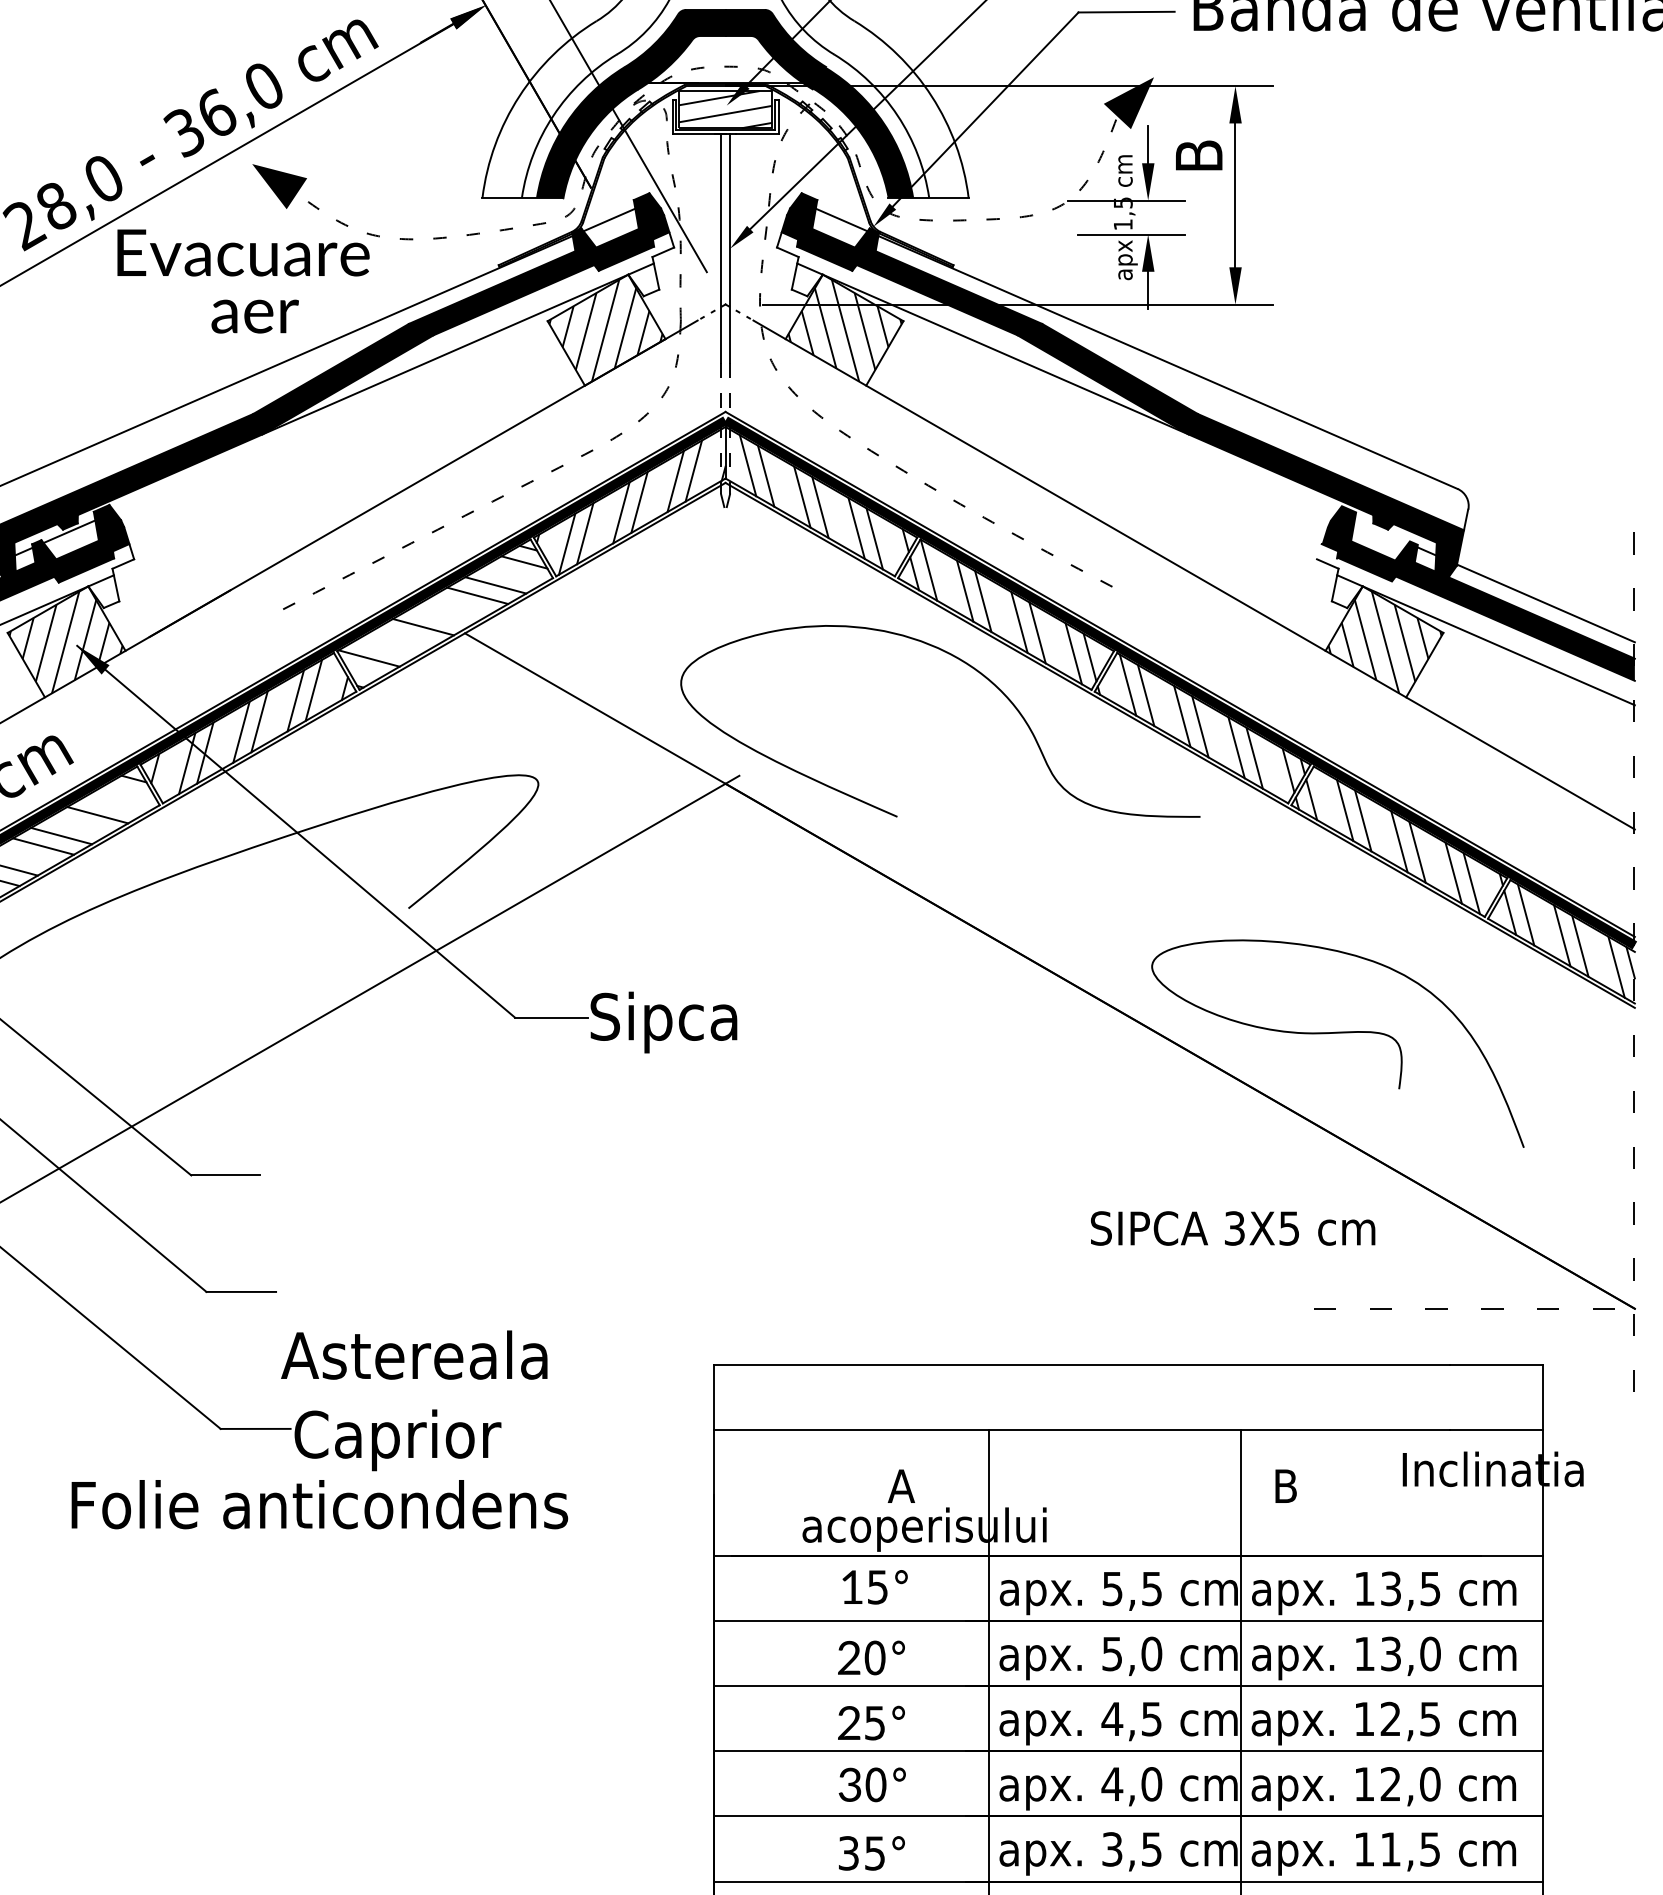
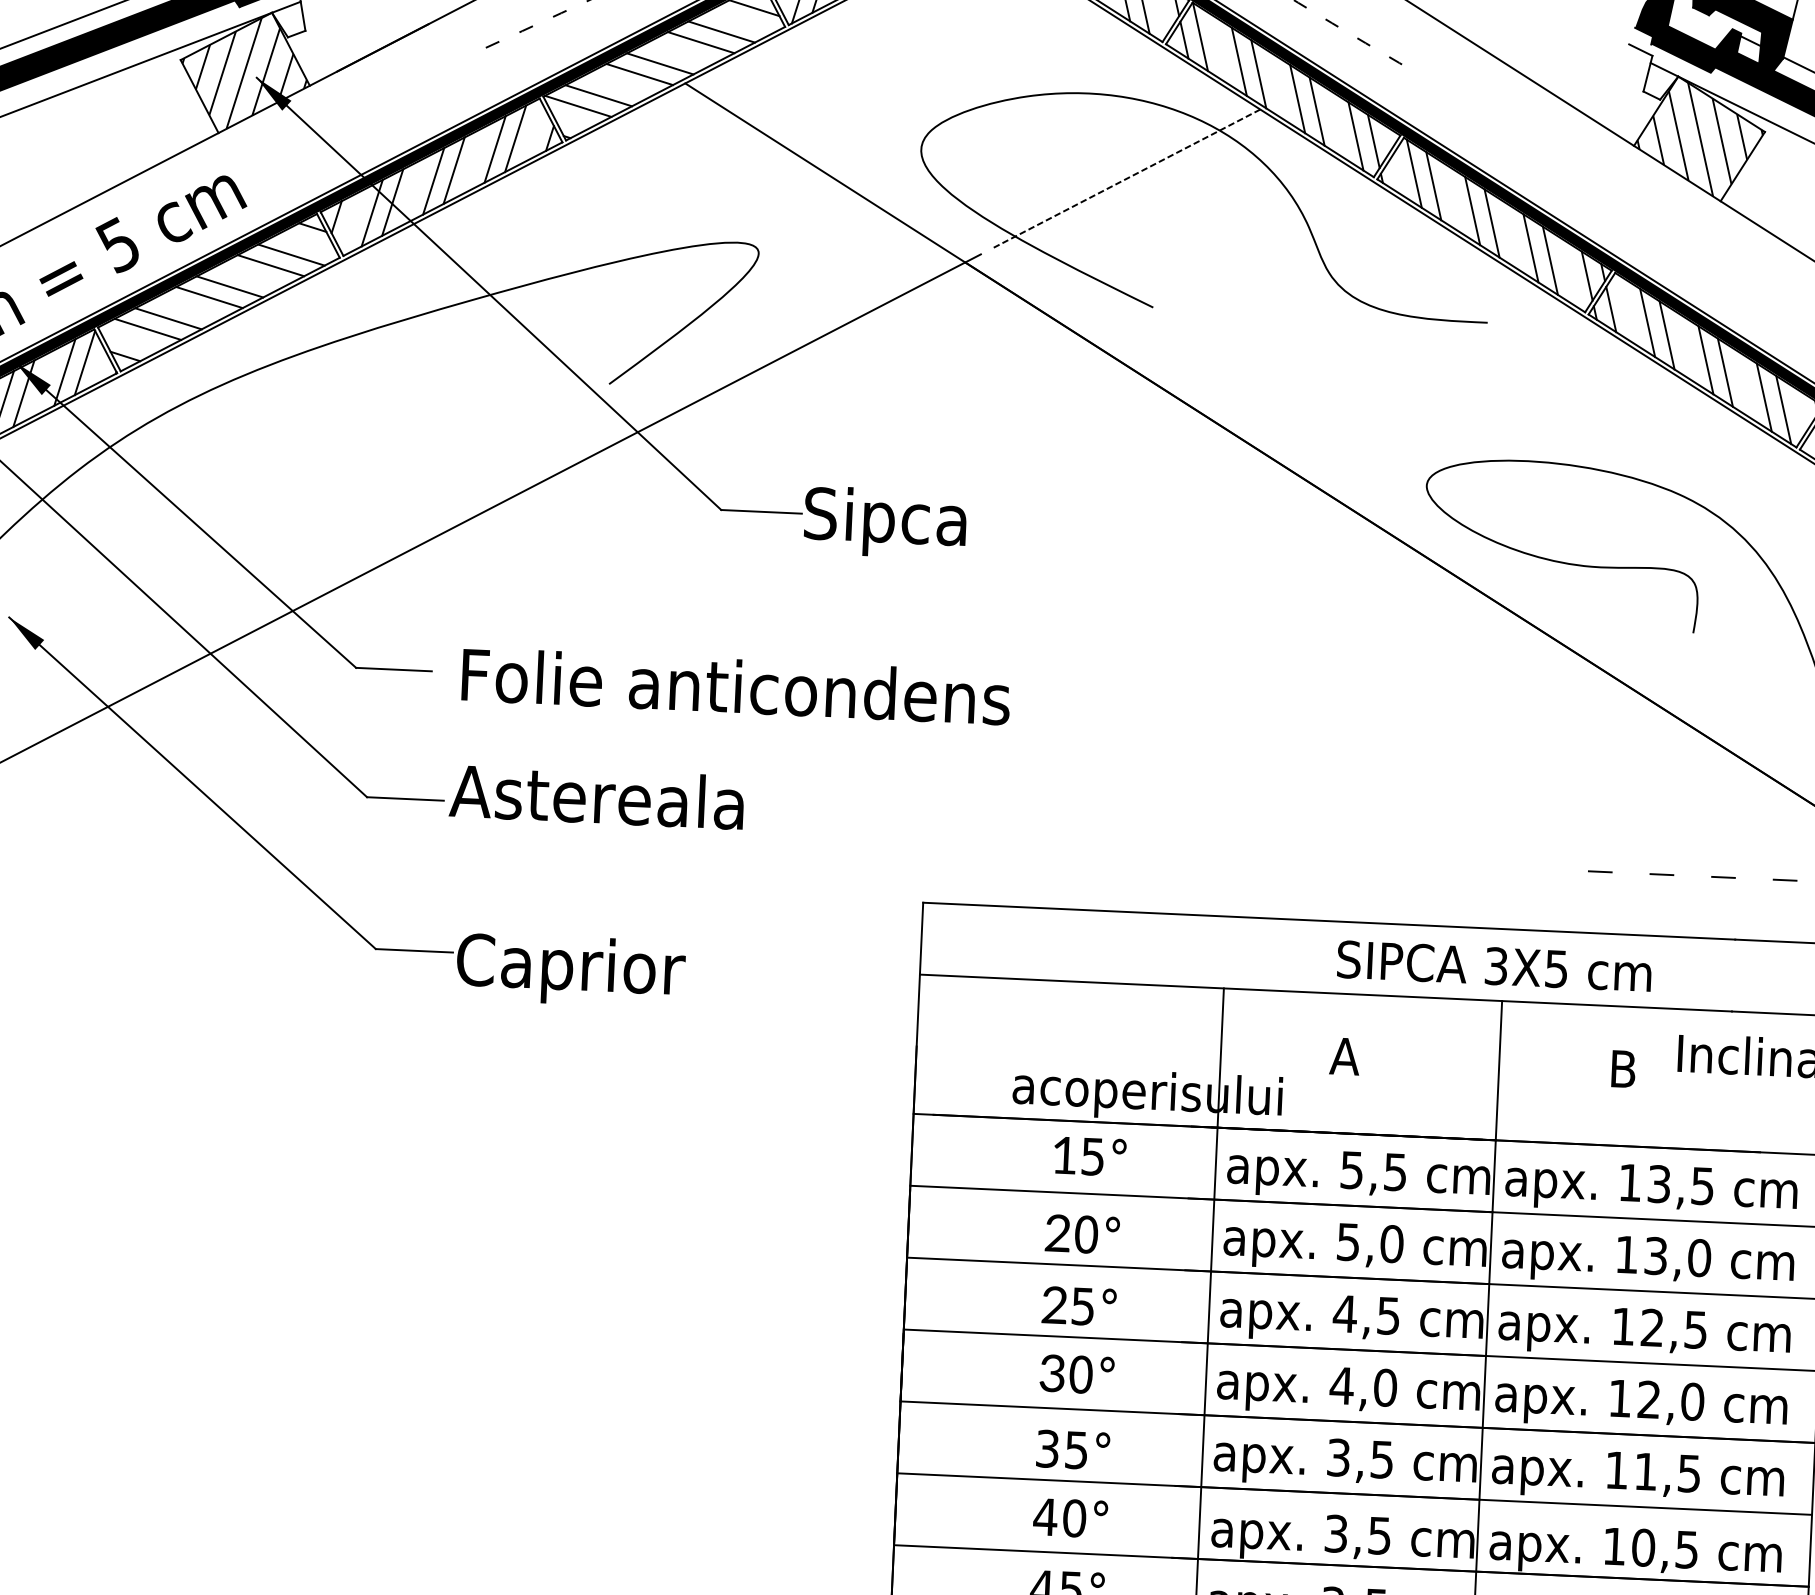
line: (441, 616) -> (660, 63), added
line: (386, 647) -> (597, 95), added
line: (868, 701) -> (1127, 178), added
line: (115, 804) -> (291, 254), added
text: (1233, 1228) -> (1494, 966), moved
text: (414, 1354) -> (597, 796), moved
text: (900, 1485) -> (1343, 1055), moved
text: (1285, 1485) -> (1623, 1068), moved
text: (319, 1504) -> (735, 686), moved

